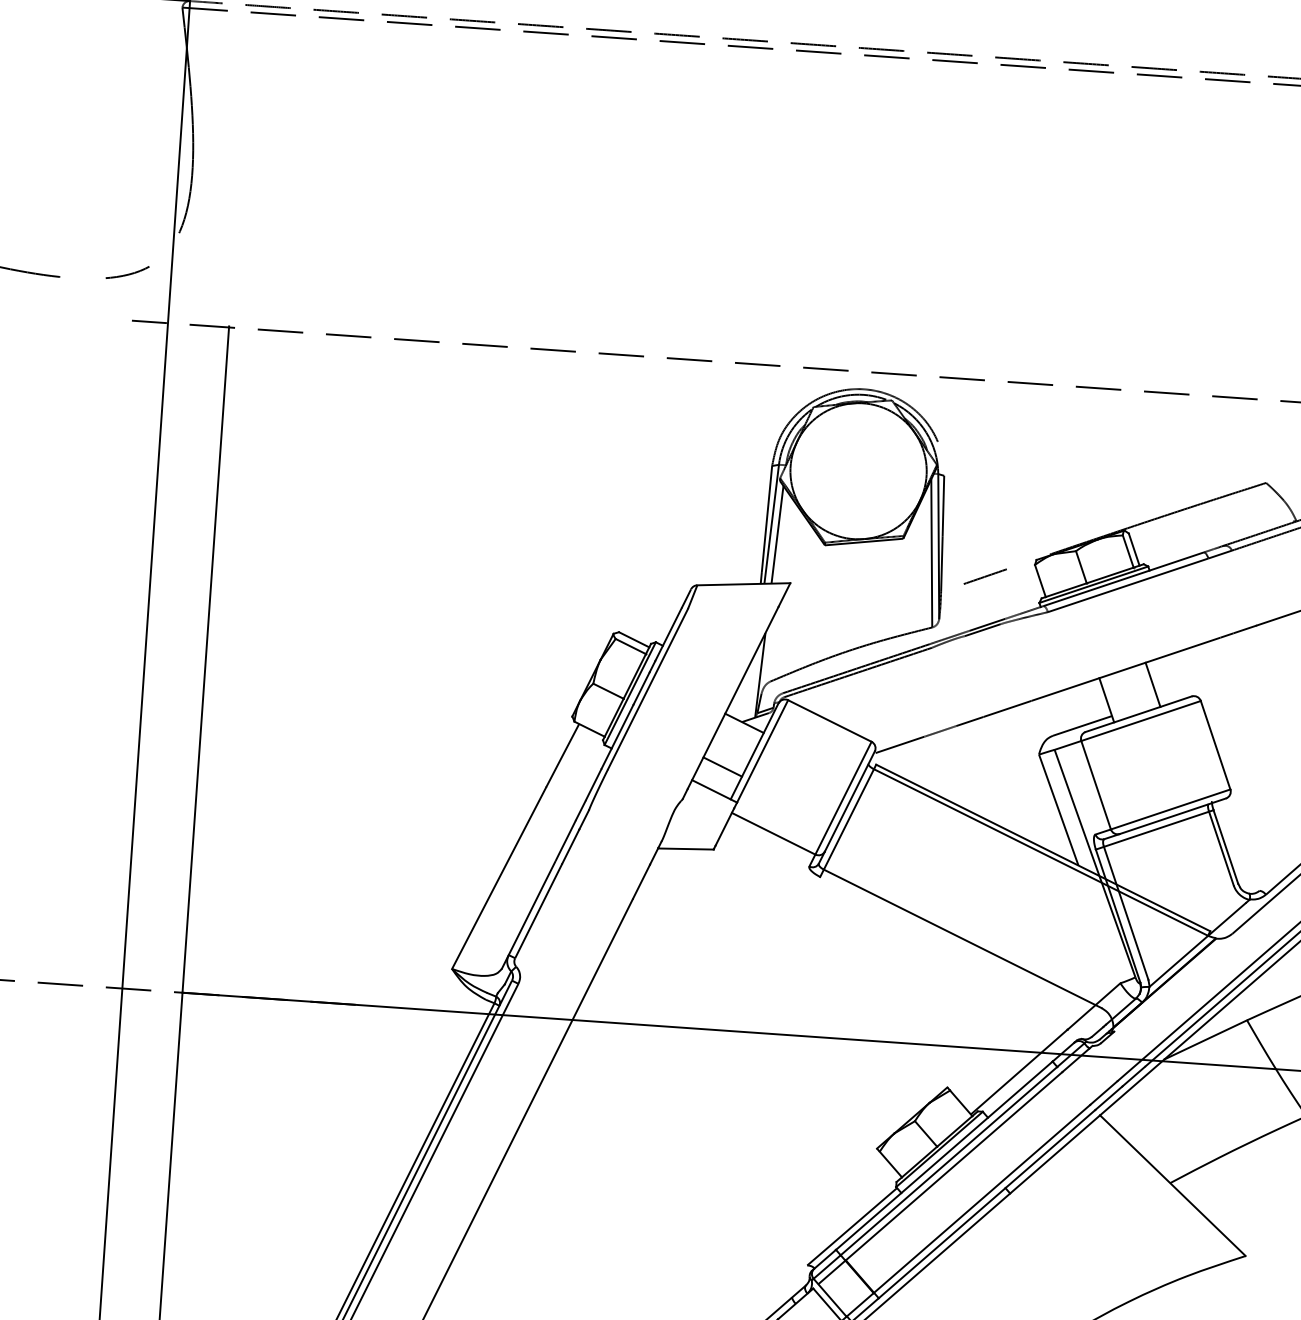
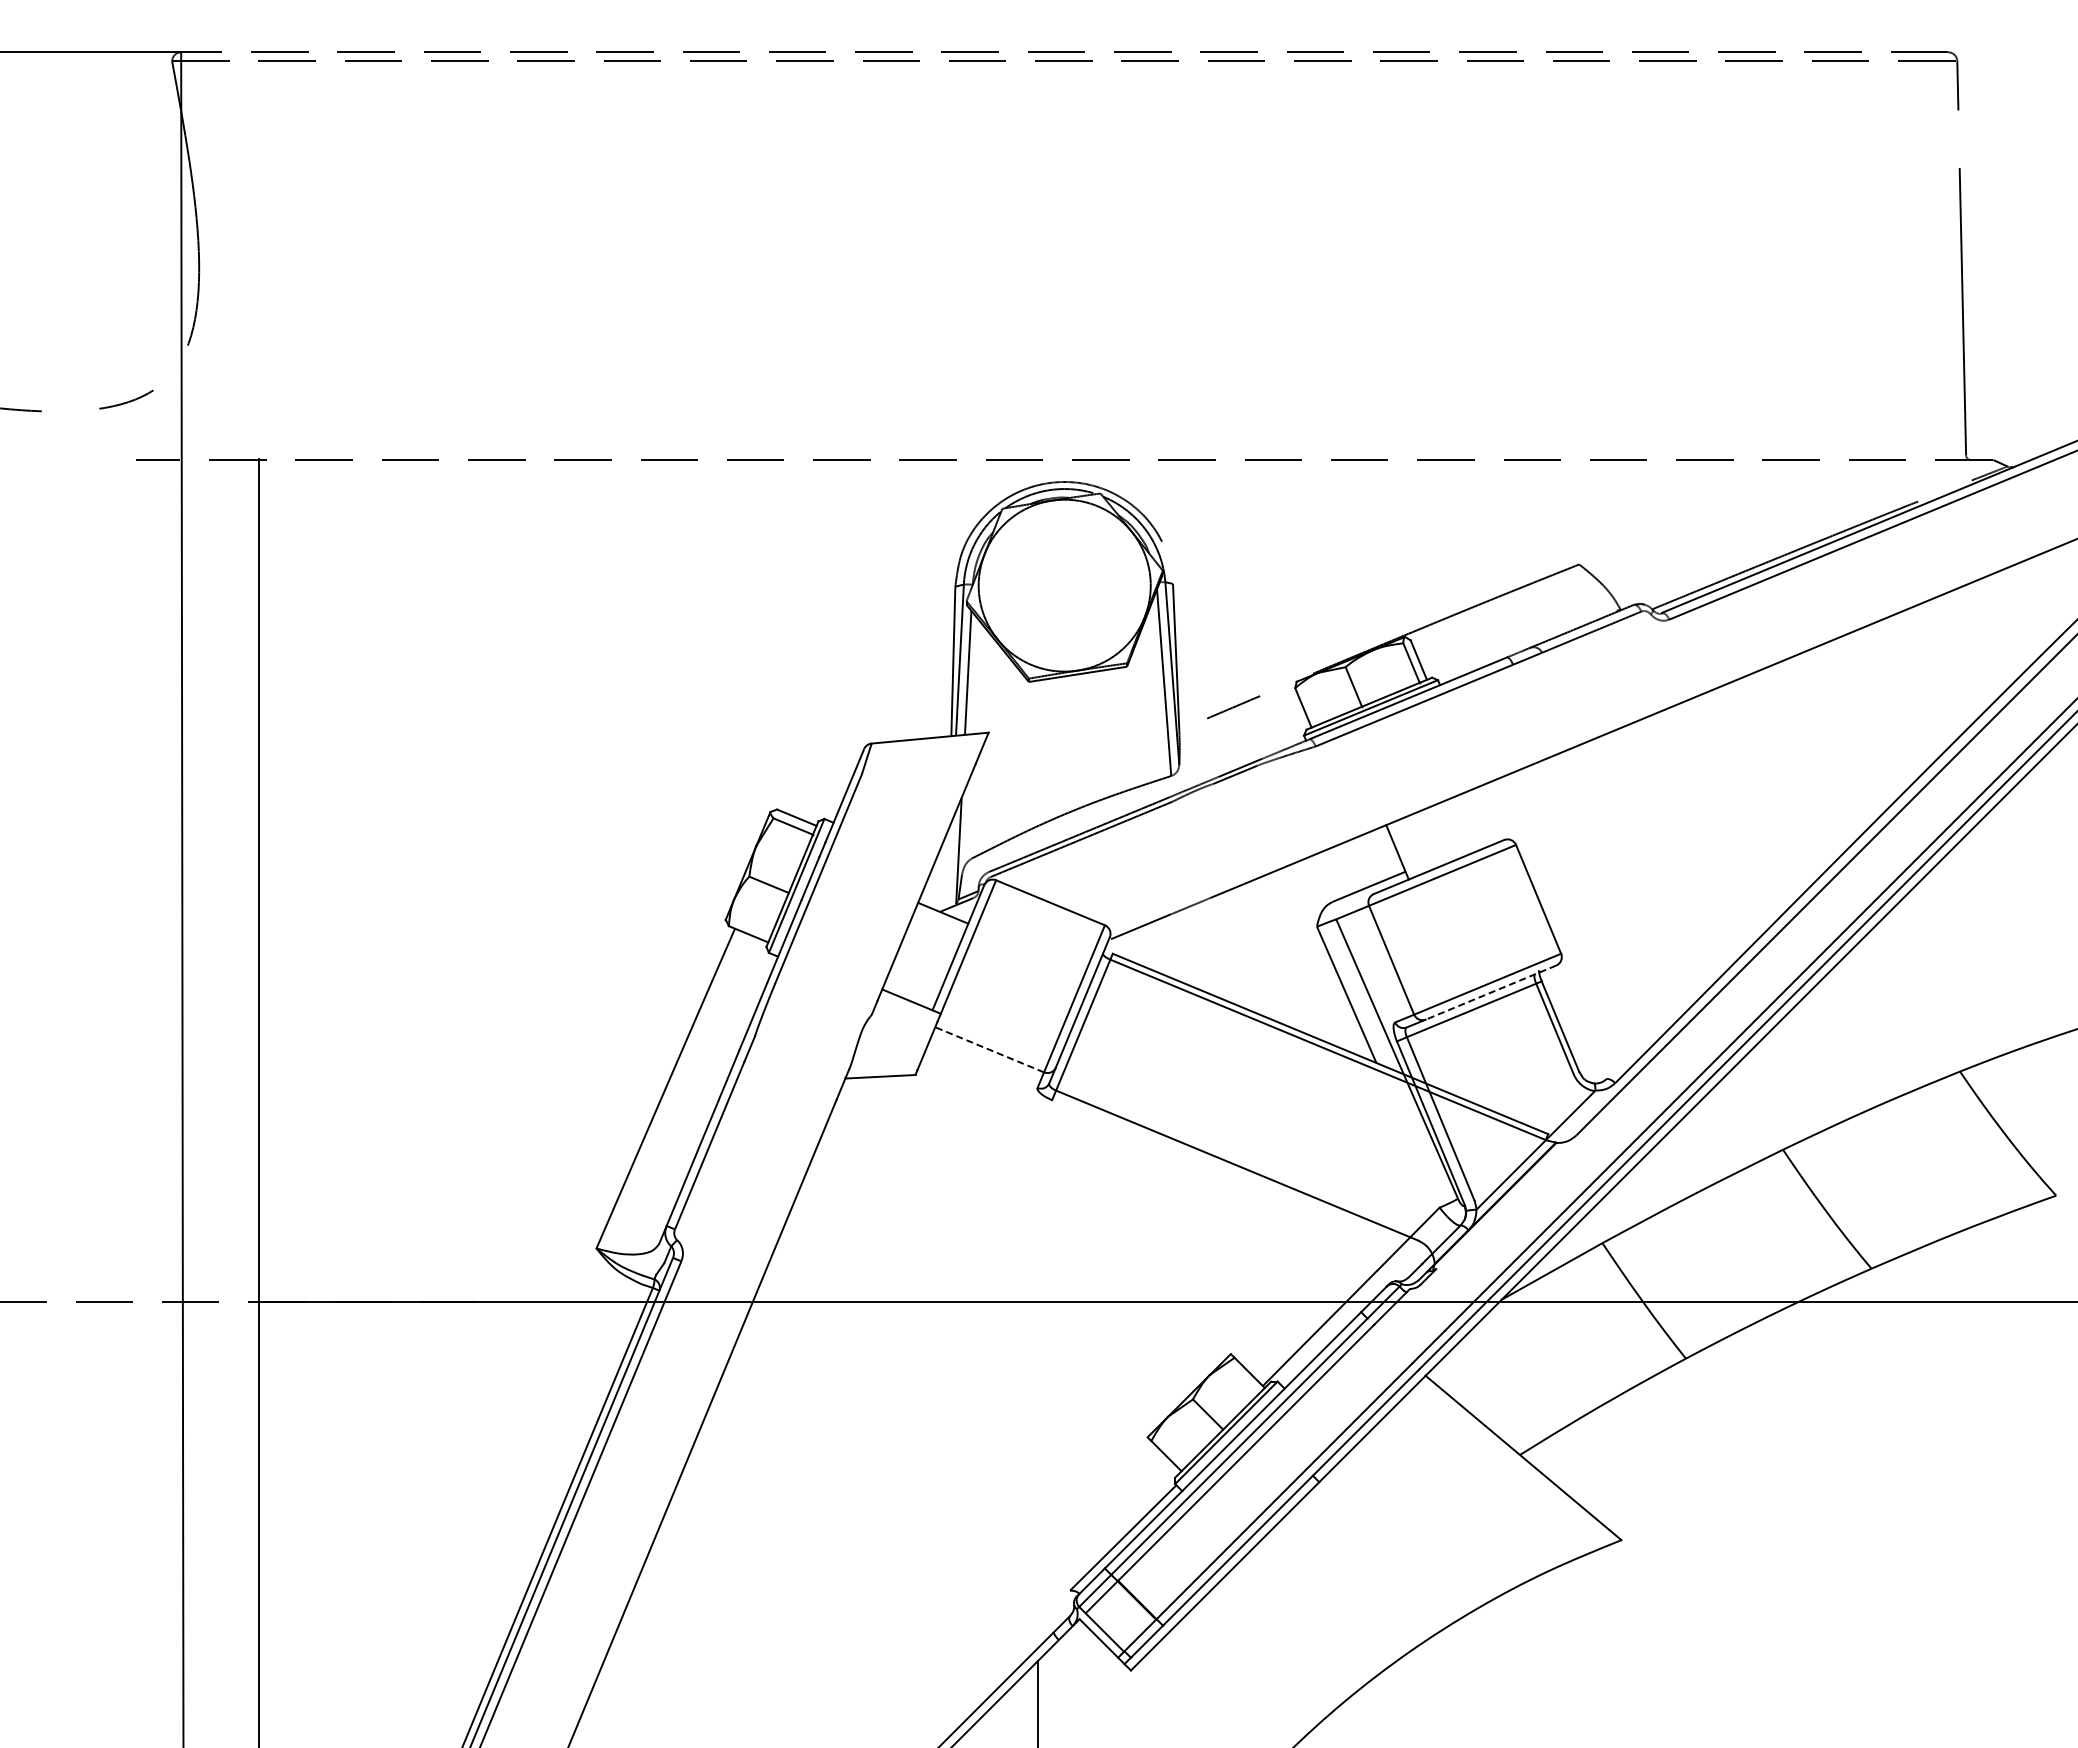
line: (1153, 684) -> (1454, 828), removed
line: (722, 766) -> (919, 969), removed
line: (1172, 816) -> (1490, 992), solid -> dashed
line: (773, 833) -> (989, 1049), solid -> dashed

